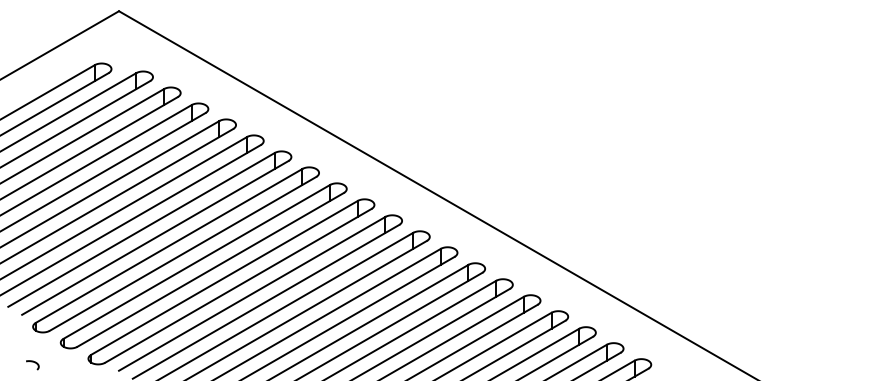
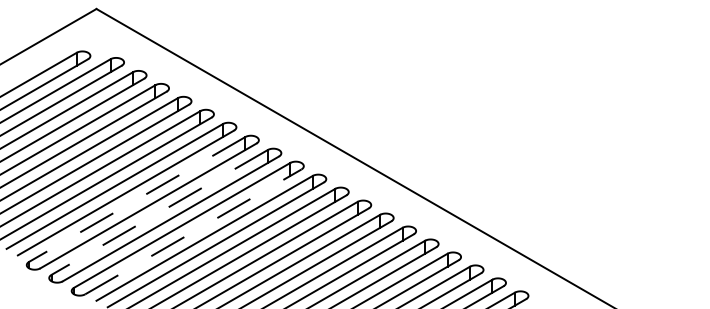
line: (169, 245) -> (137, 199), solid -> dashed
line: (196, 261) -> (159, 212), solid -> dashed
line: (238, 285) -> (193, 231), solid -> dashed
curve: (34, 363) -> (27, 294), removed

